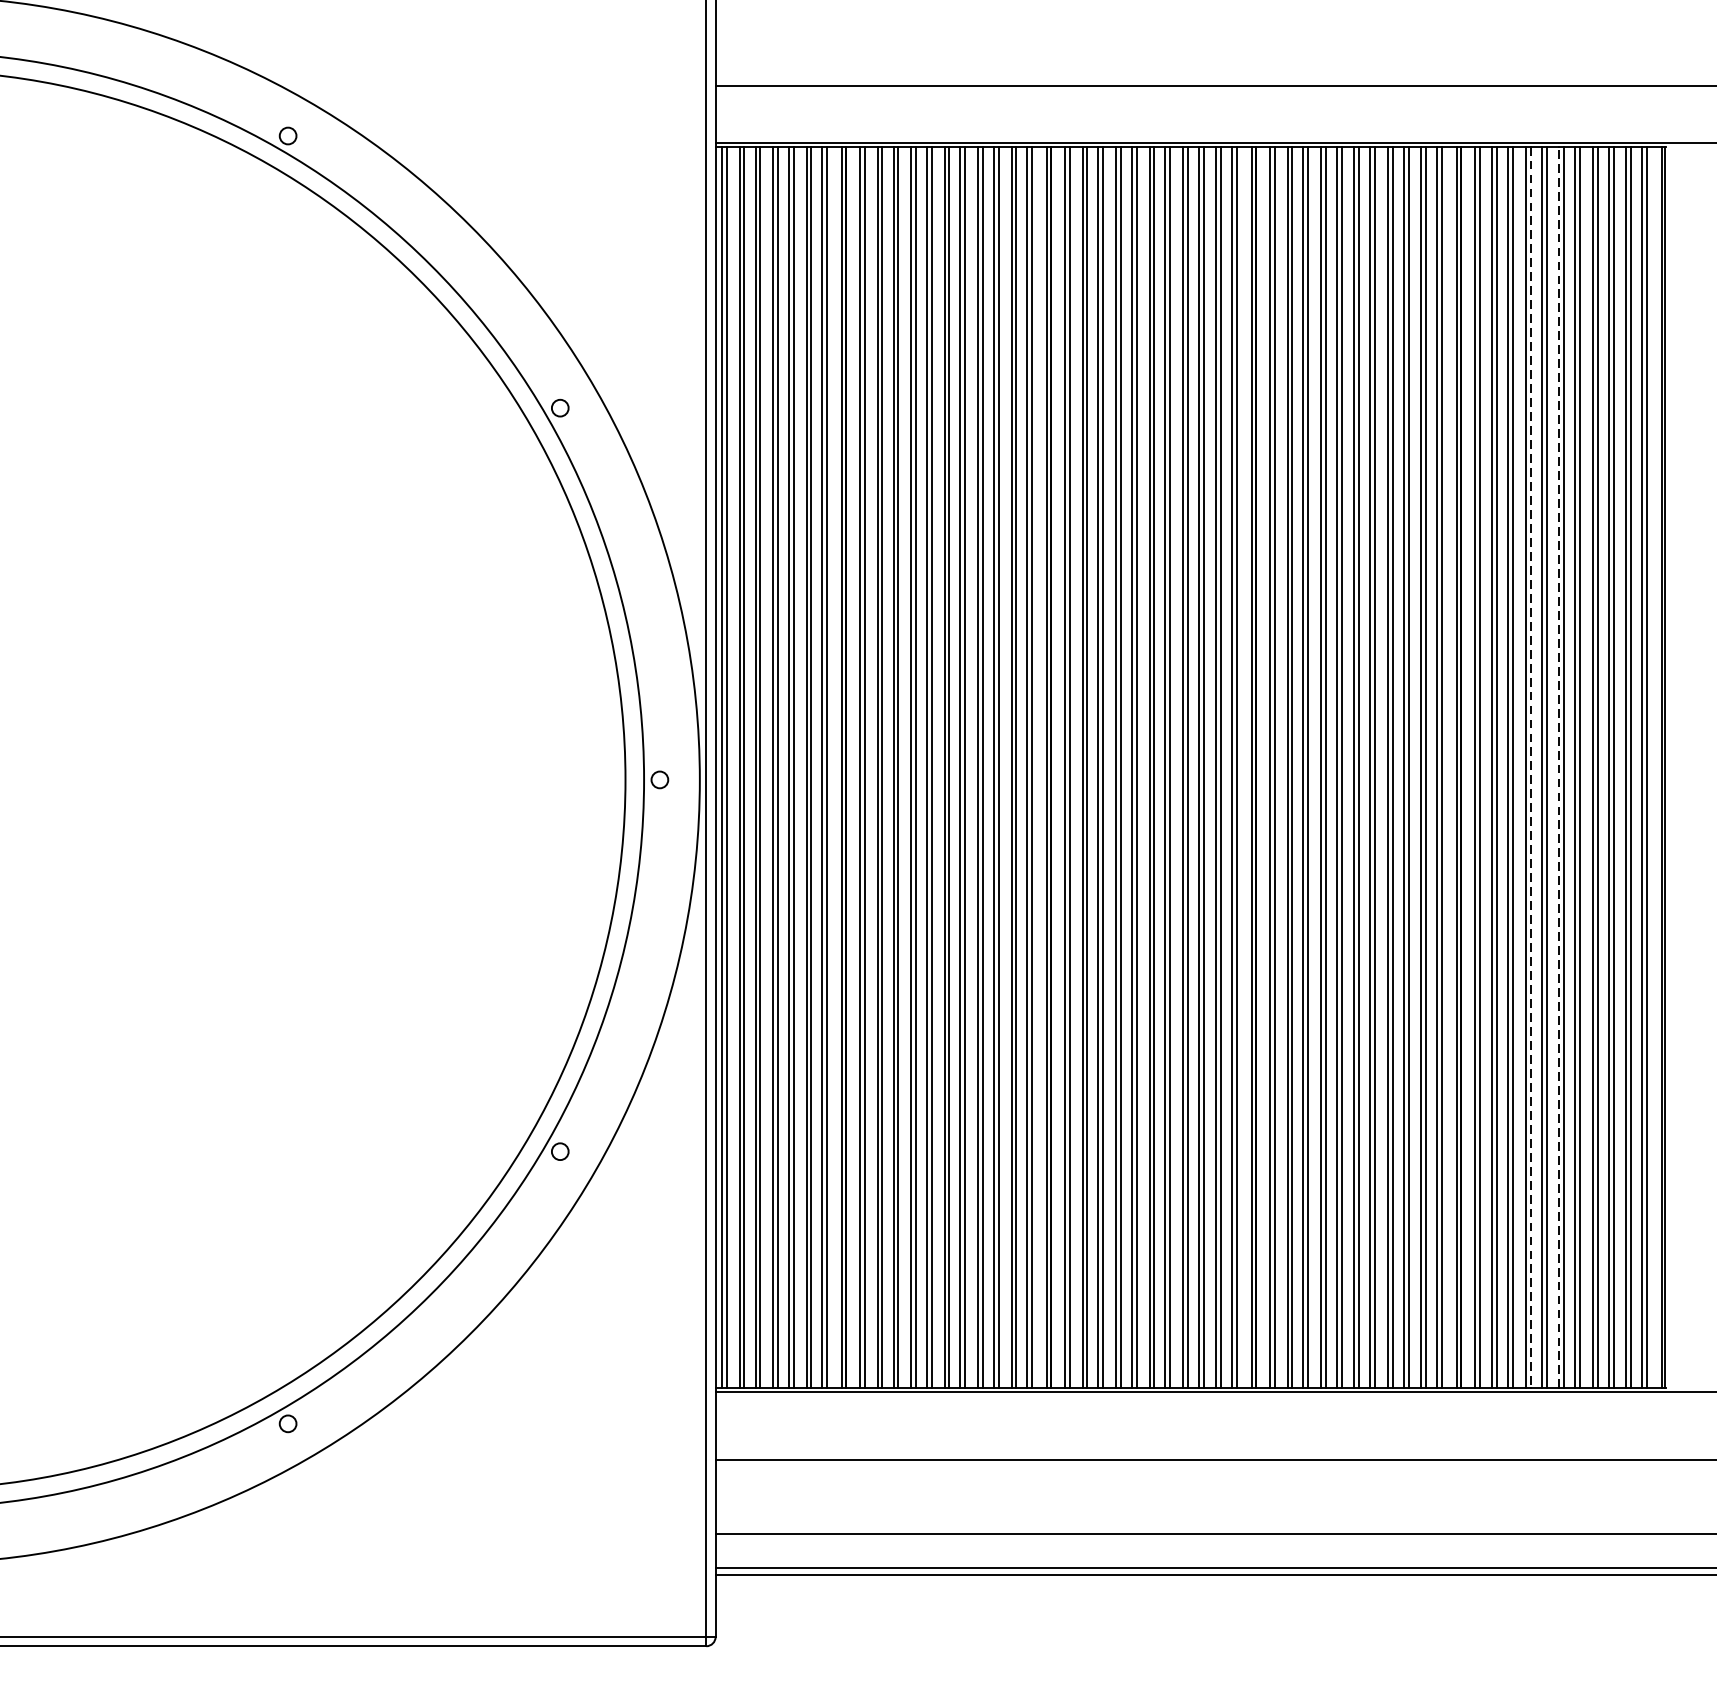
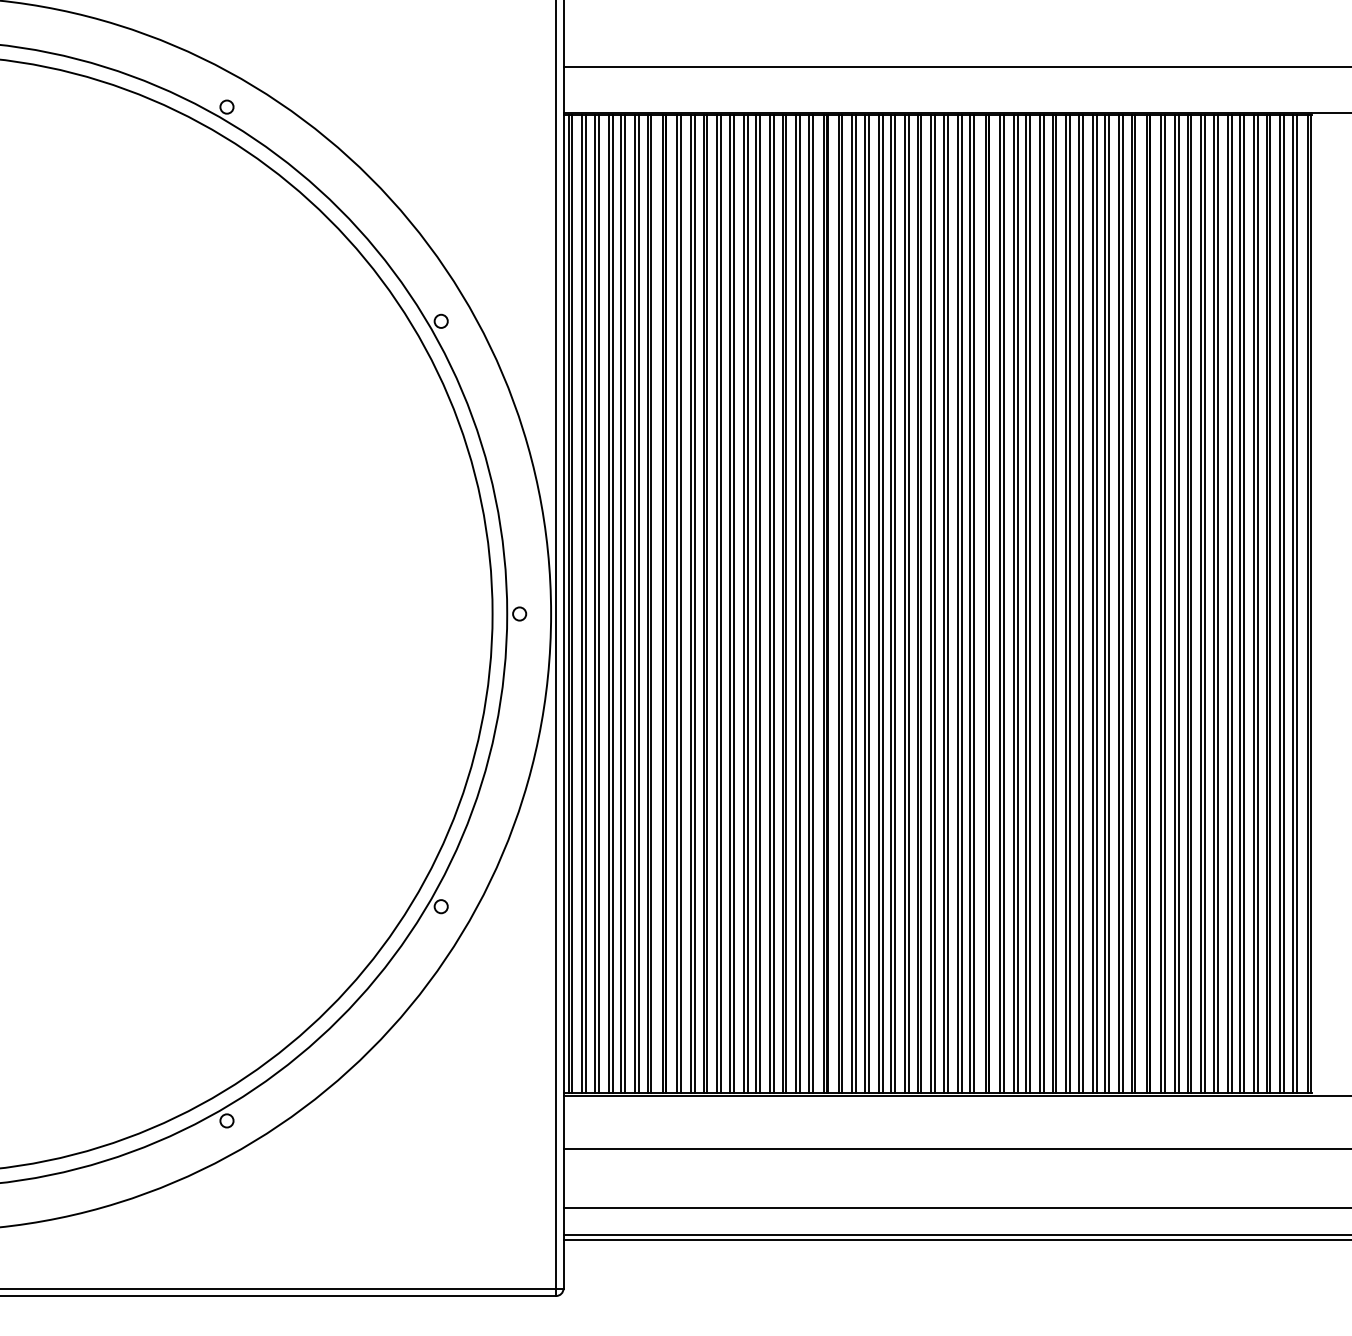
line: (1531, 767) -> (1205, 604), dashed -> solid
line: (1559, 767) -> (1227, 604), dashed -> solid

